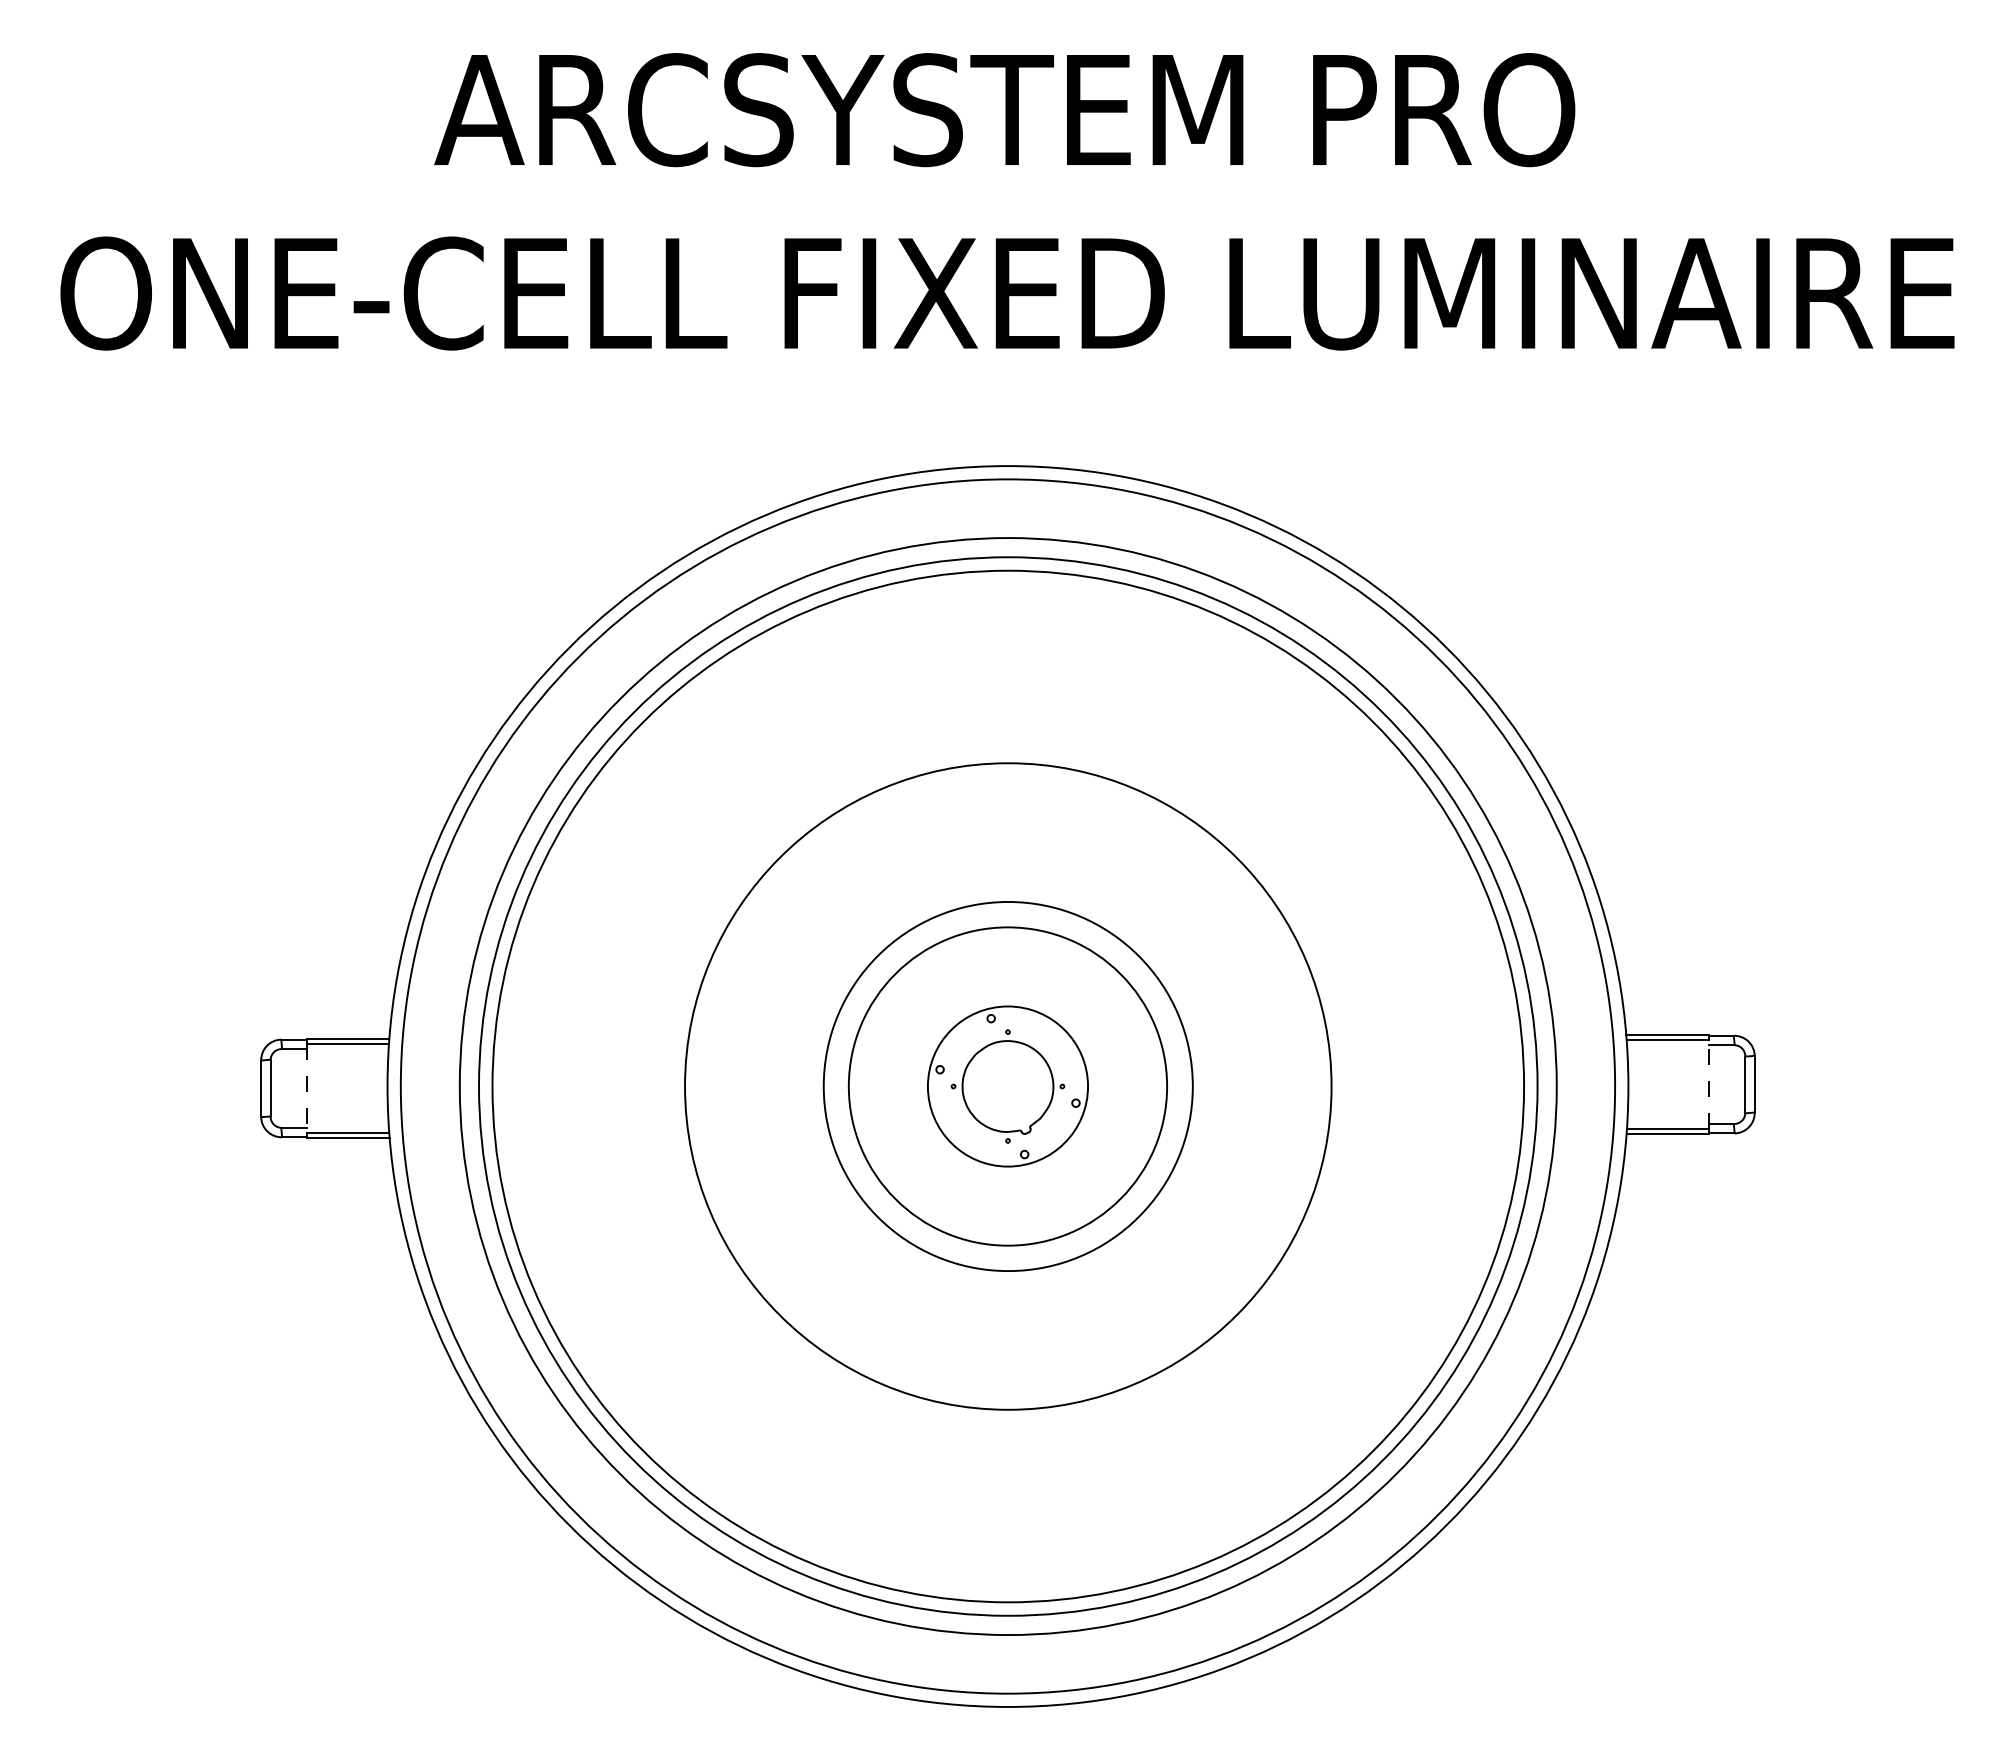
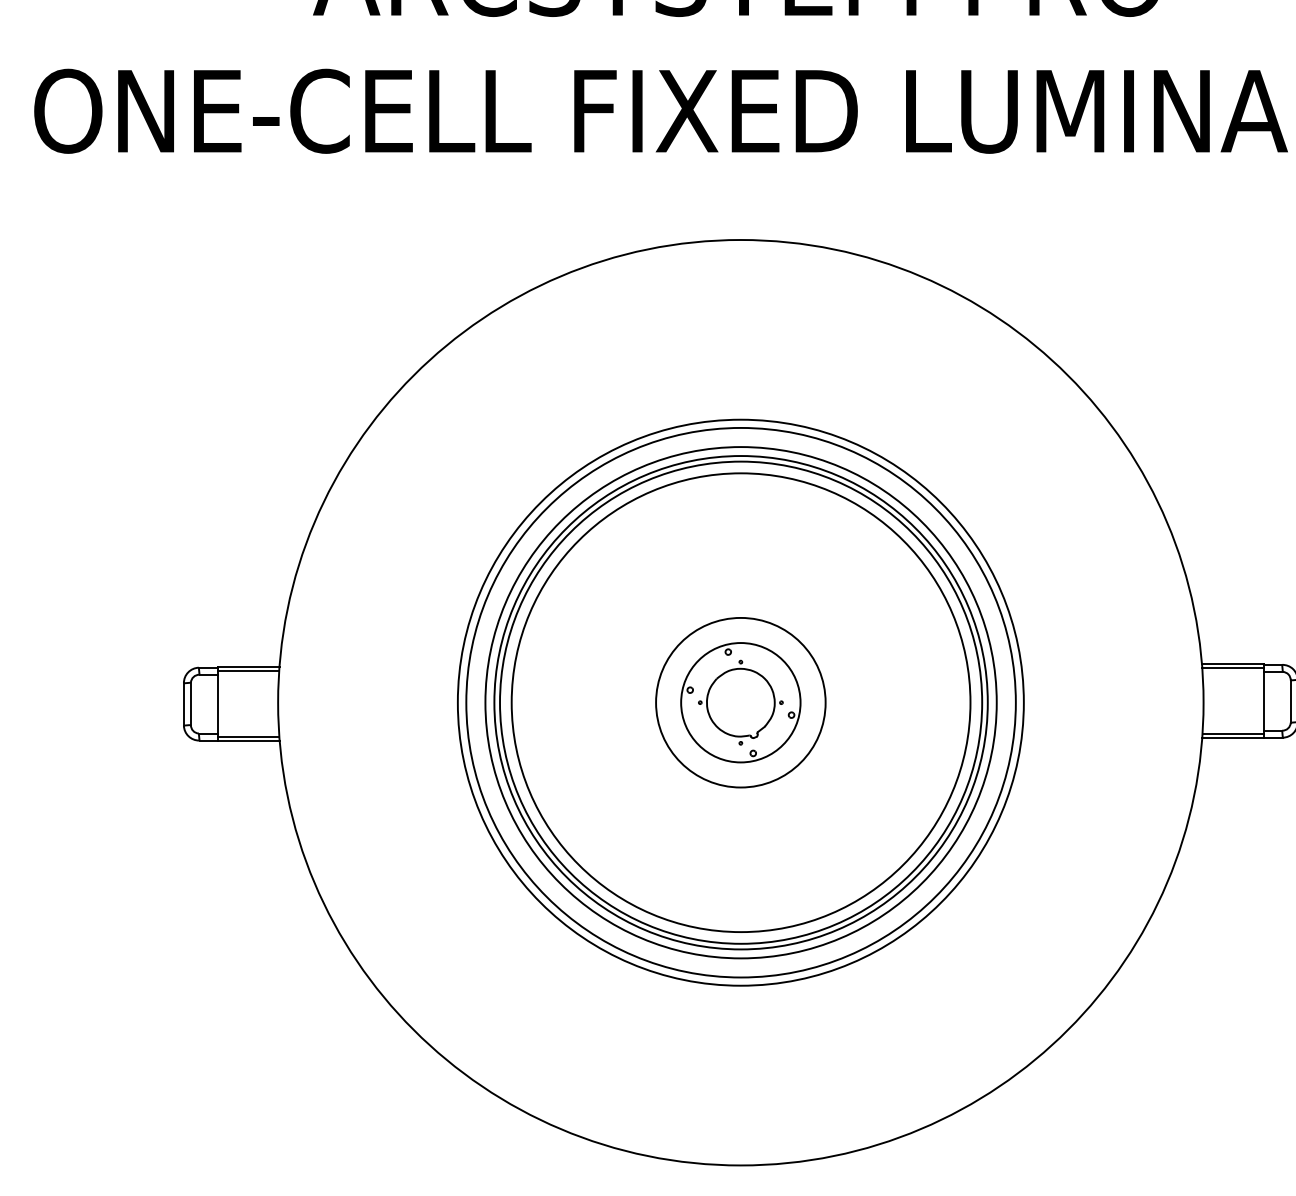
line: (1708, 1084) -> (1263, 701), dashed -> solid
circle: (1007, 1086) -> (740, 702), size x0.62
circle: (1007, 1086) -> (740, 702), size x0.71
circle: (1007, 1086) -> (740, 702), size x0.71
circle: (1007, 1086) -> (740, 702), size x1.67
circle: (1008, 1086) -> (741, 702), size x0.62
circle: (1008, 1086) -> (741, 702), size x0.62
line: (307, 1089) -> (218, 704), dashed -> solid

